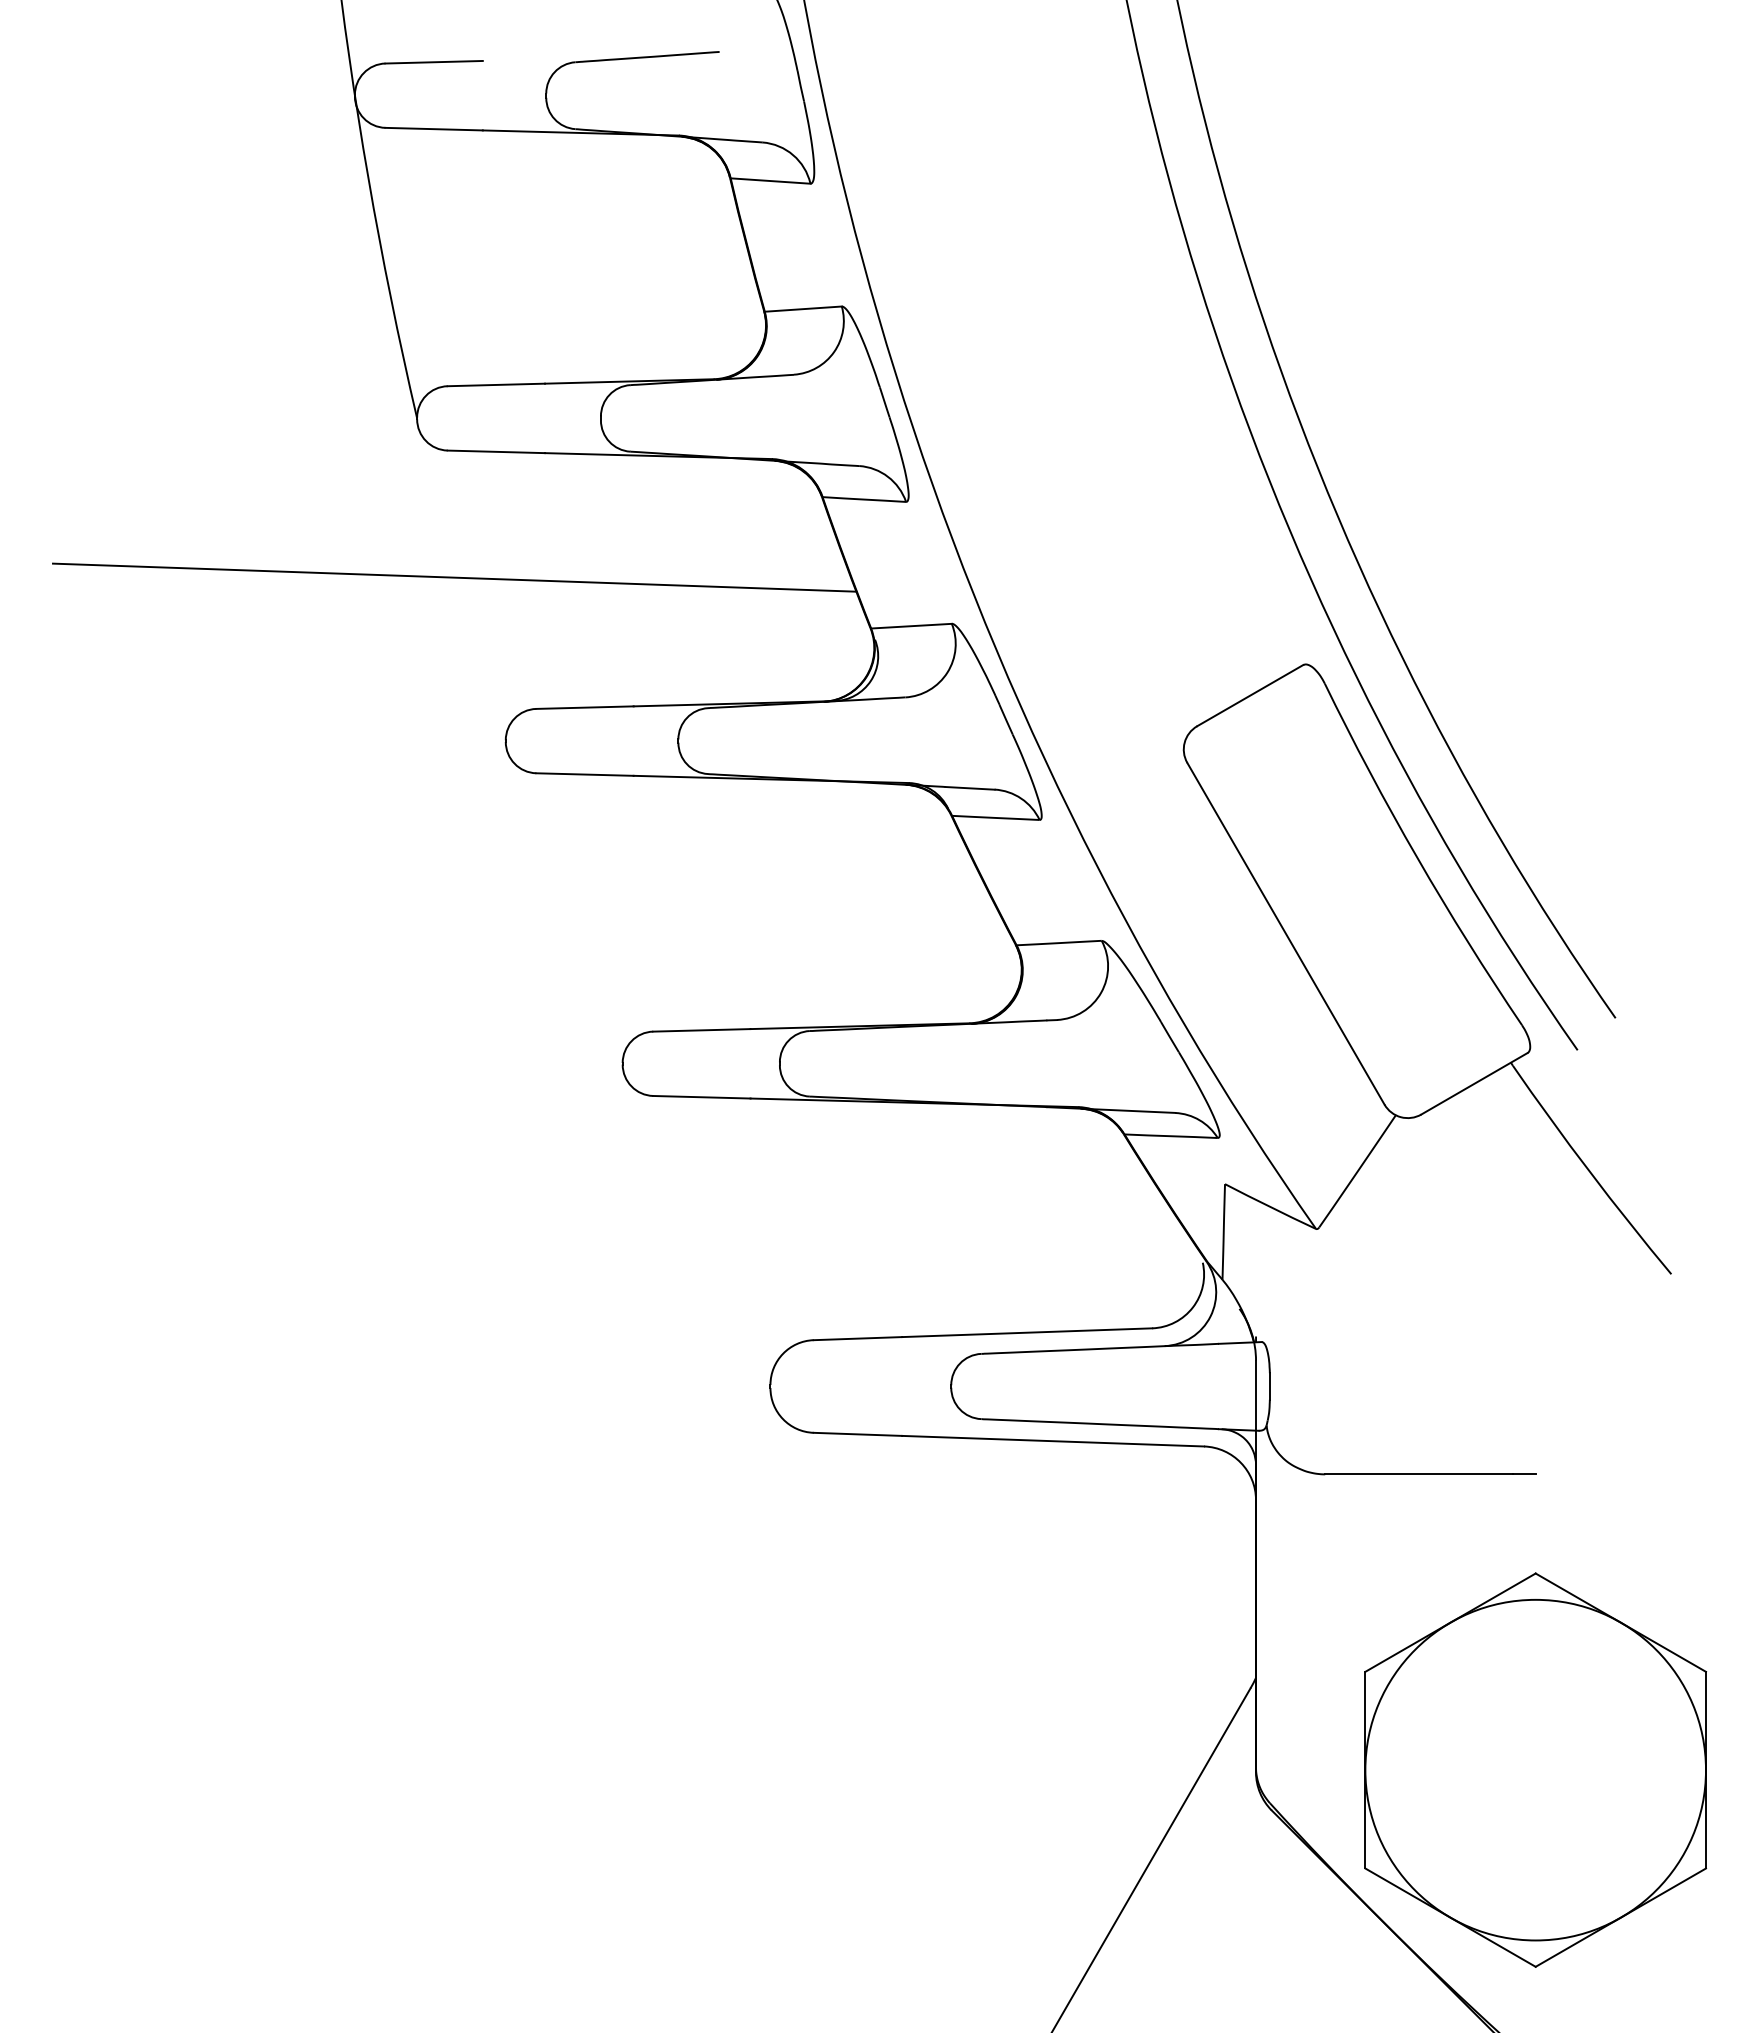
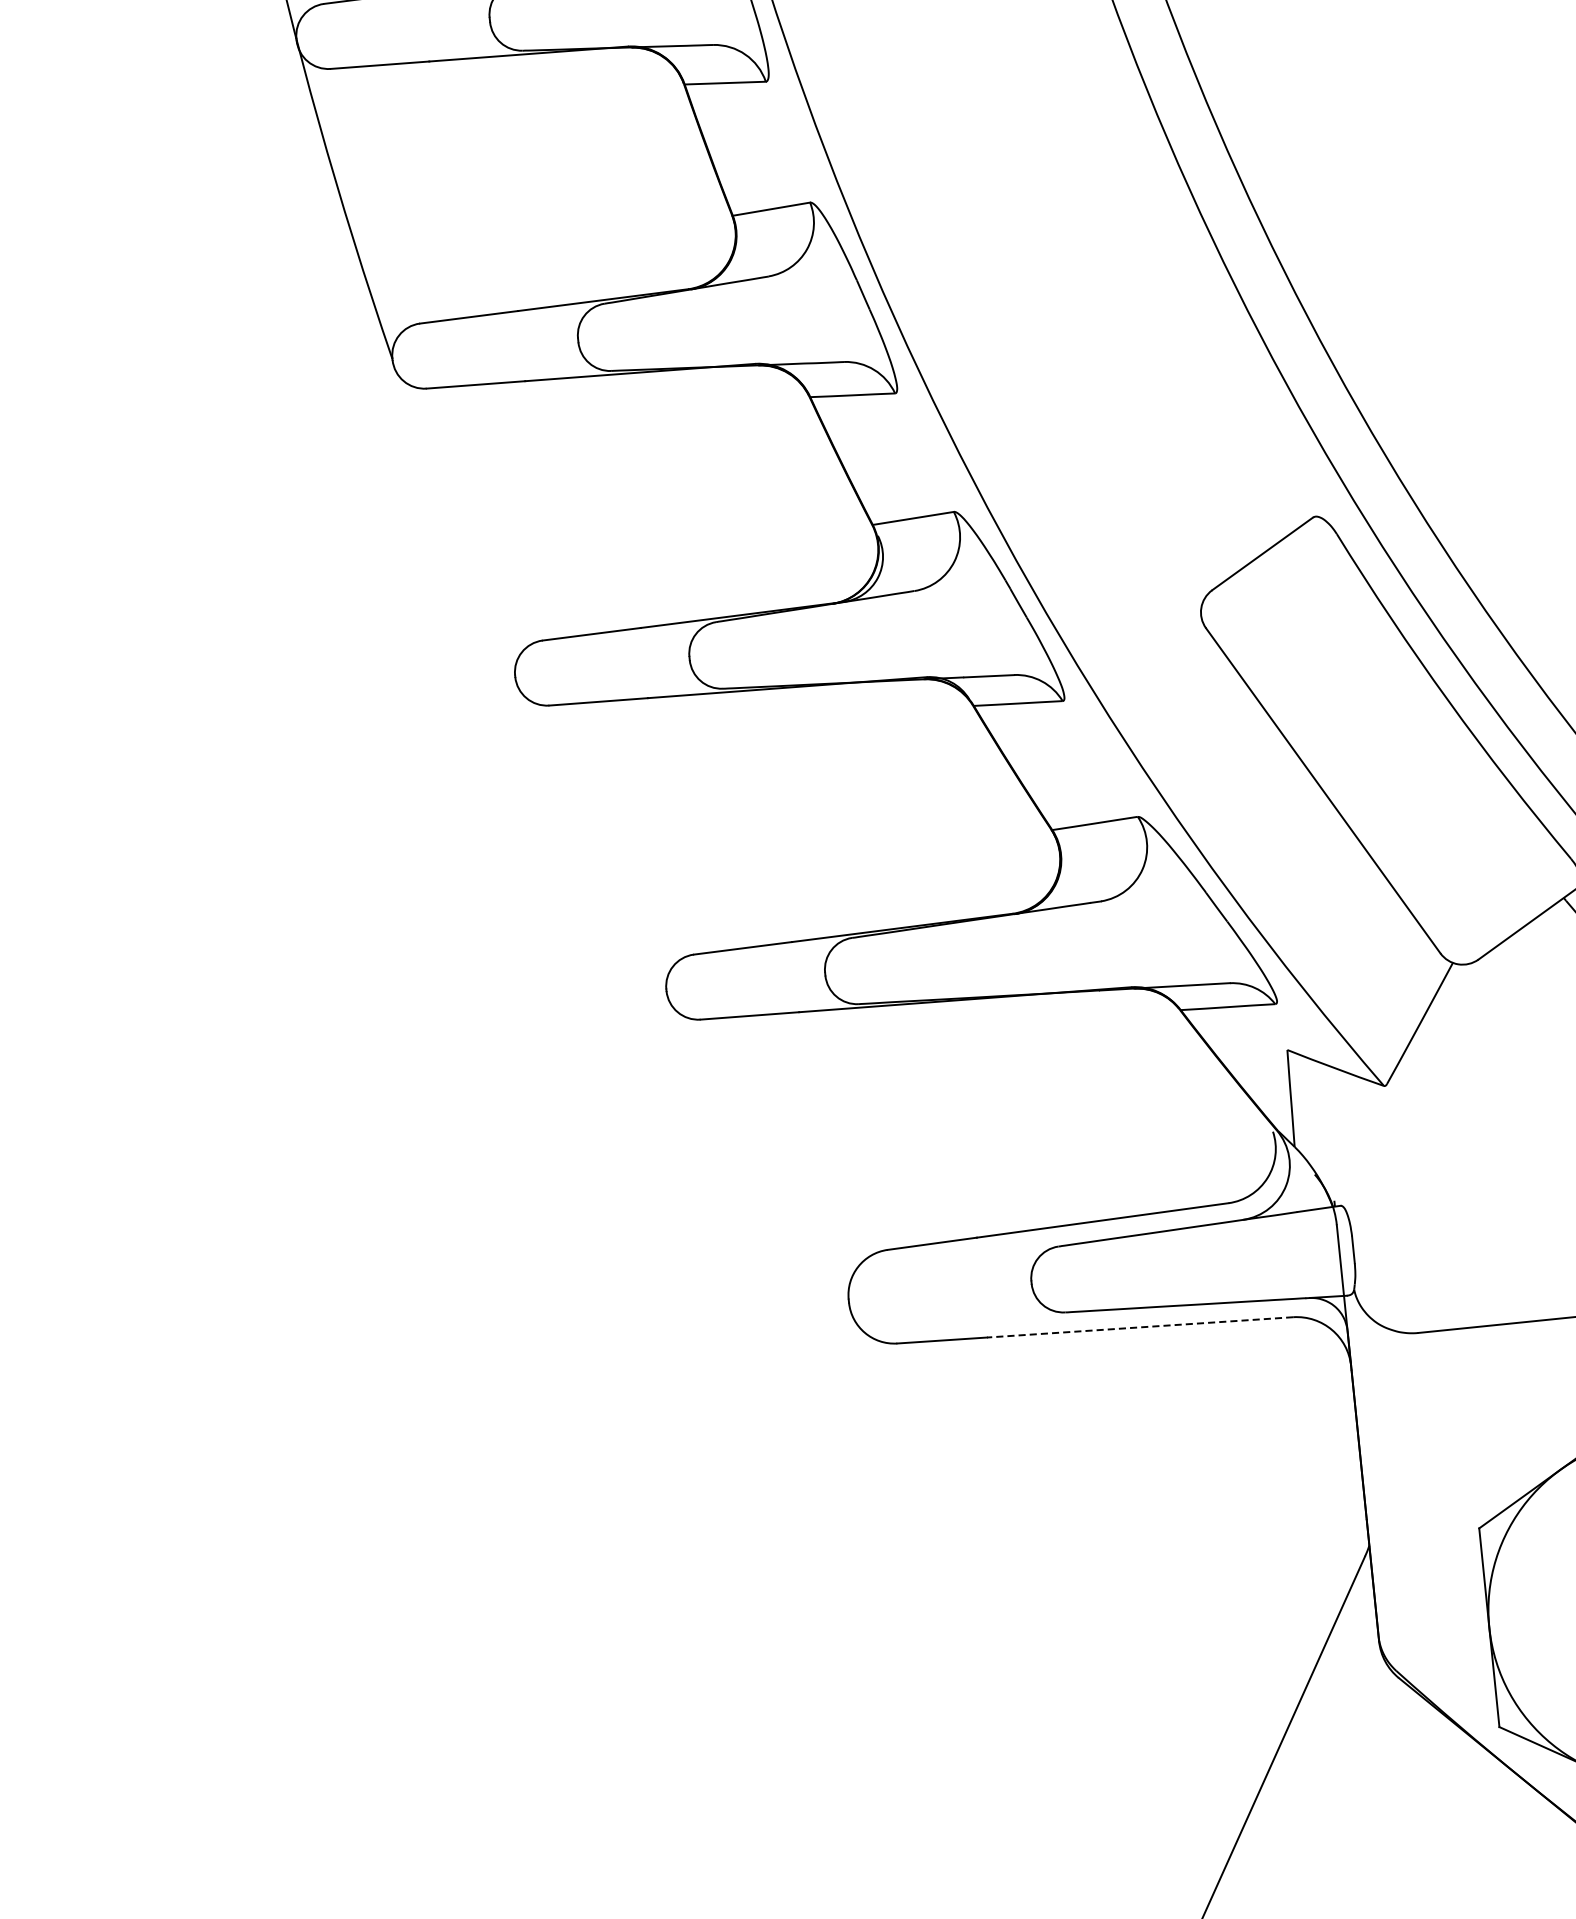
line: (454, 577) -> (446, 516), removed
line: (1052, 1441) -> (1139, 1327), solid -> dashed

